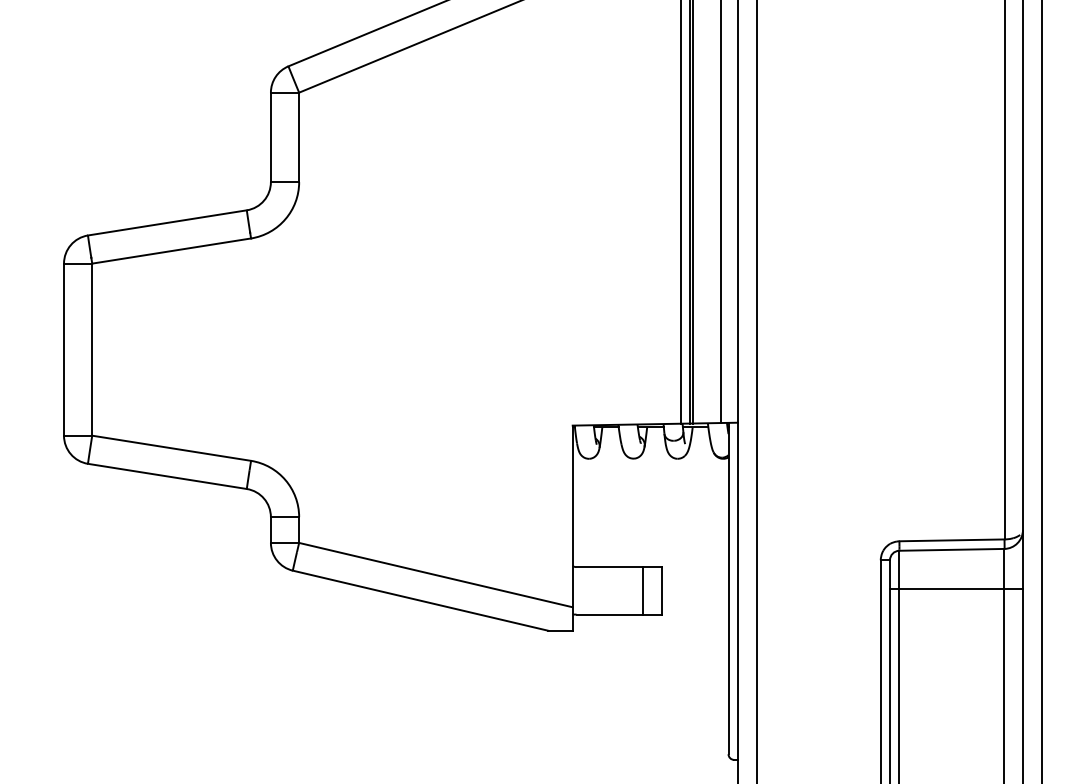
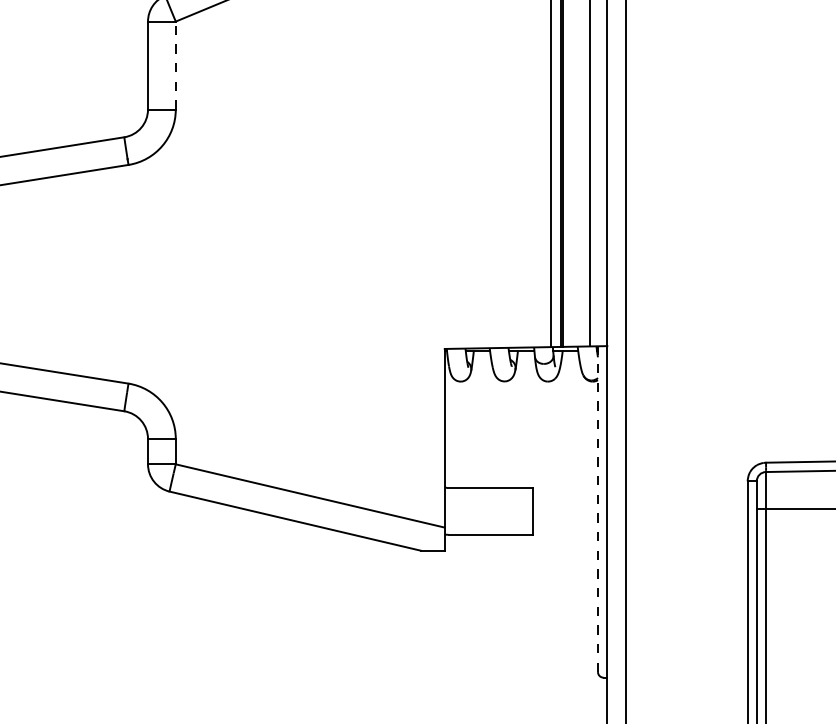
line: (299, 137) -> (176, 65), solid -> dashed
line: (728, 588) -> (597, 509), solid -> dashed
line: (643, 590) -> (514, 511), removed

